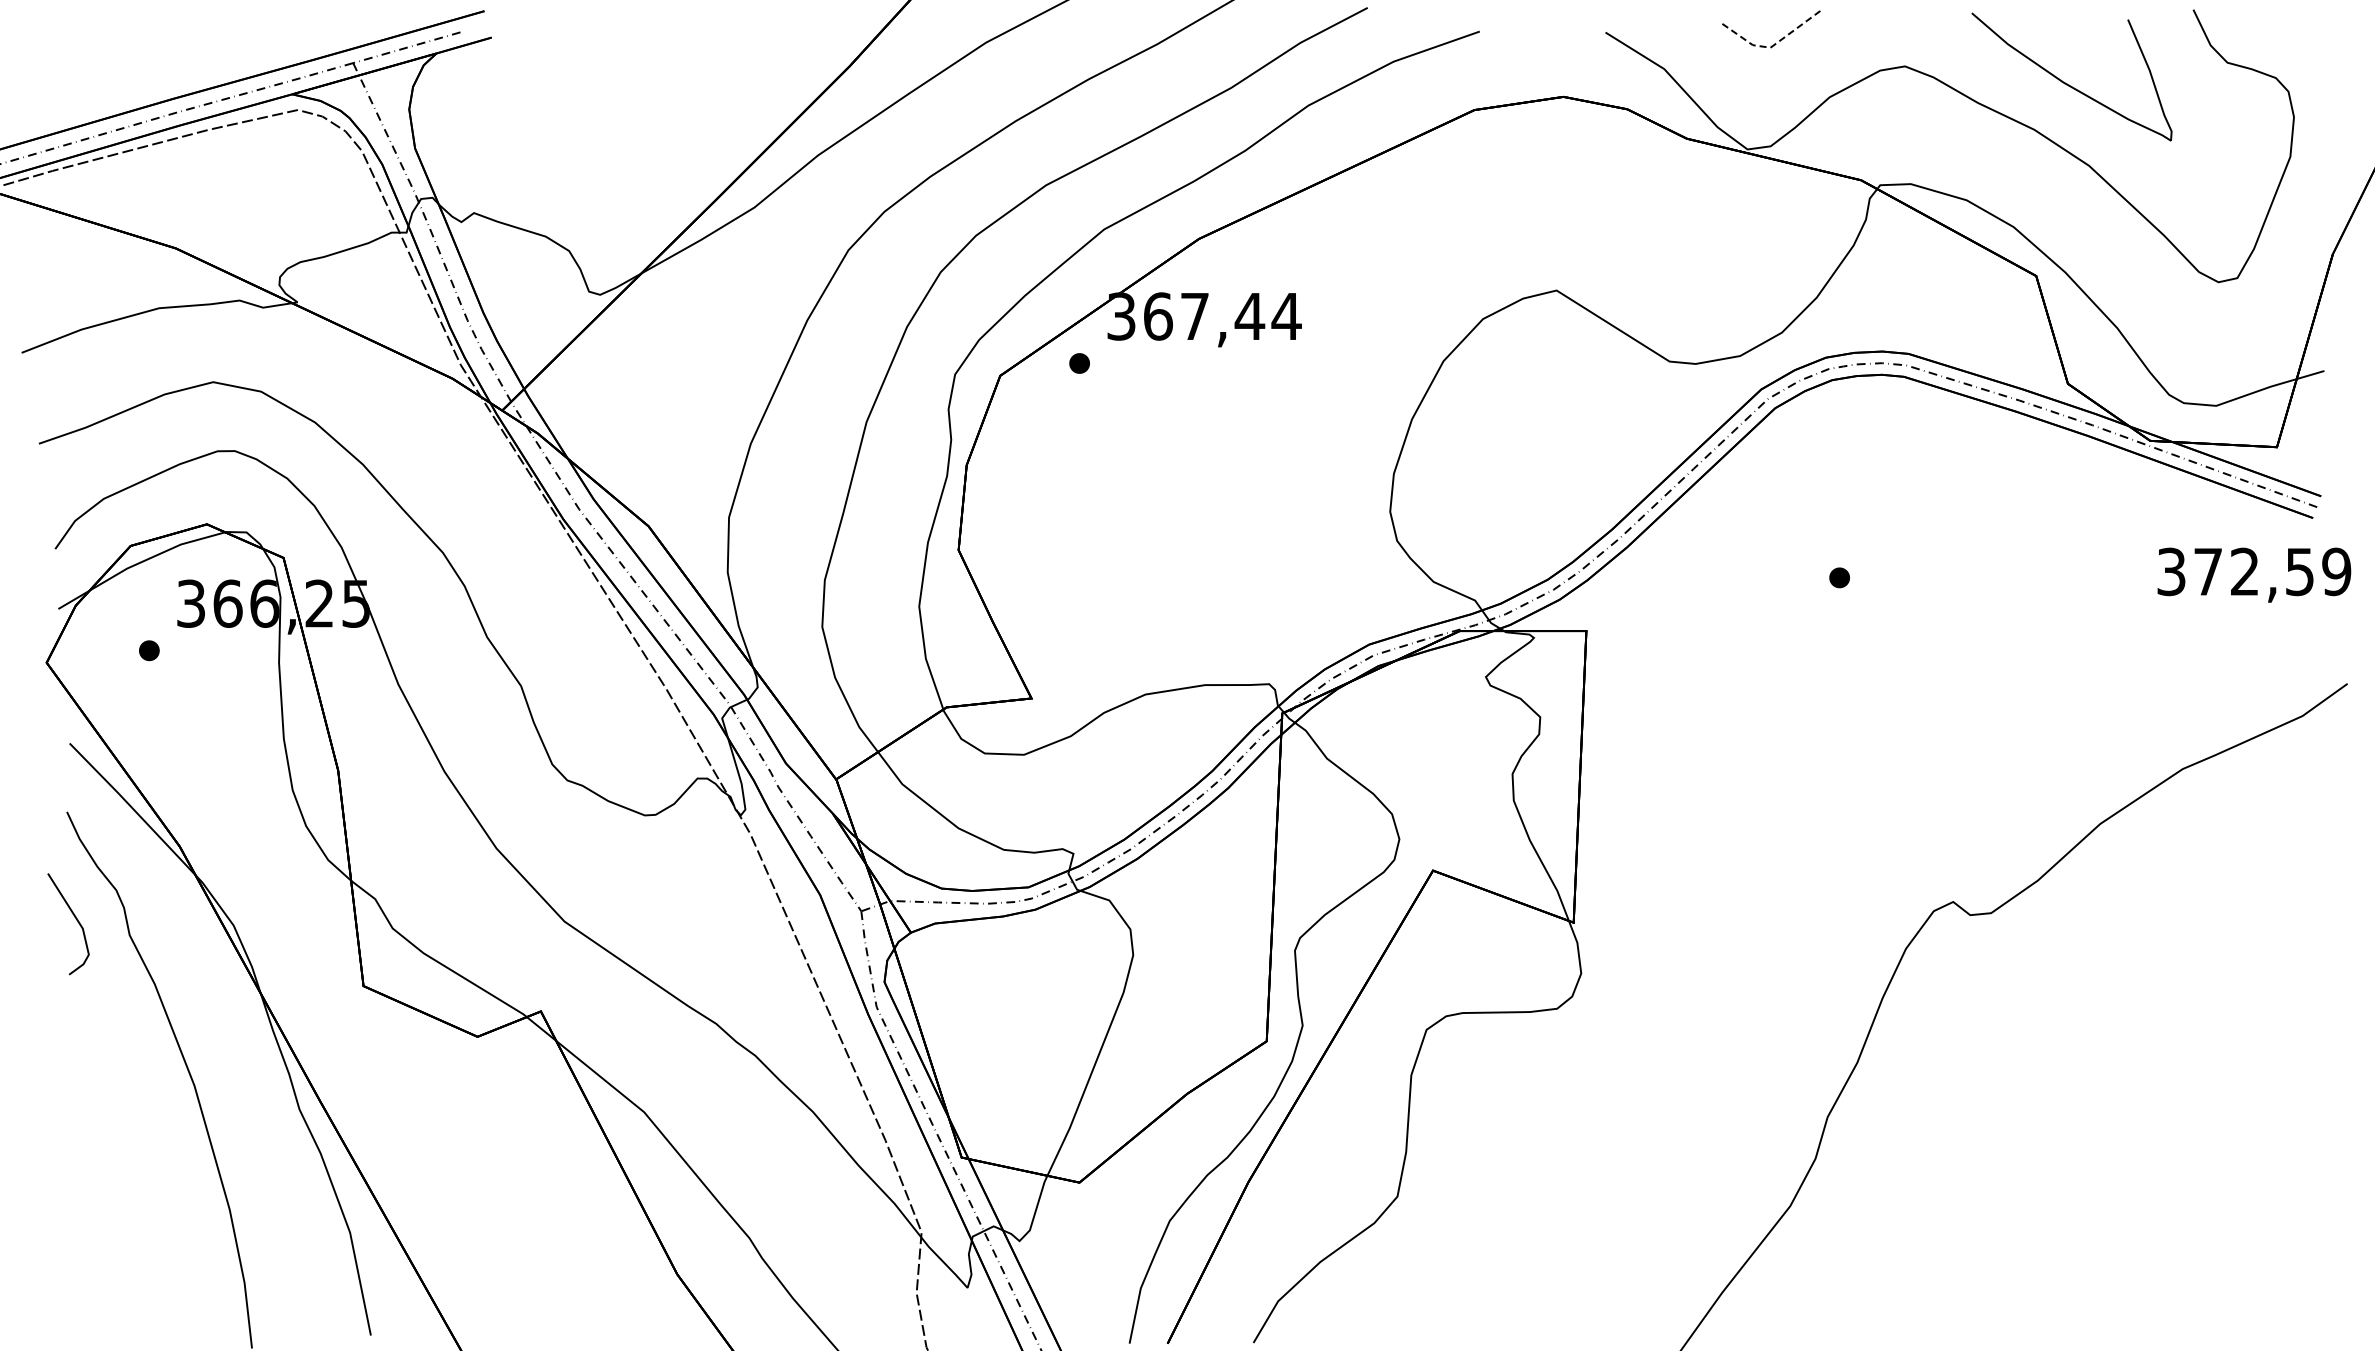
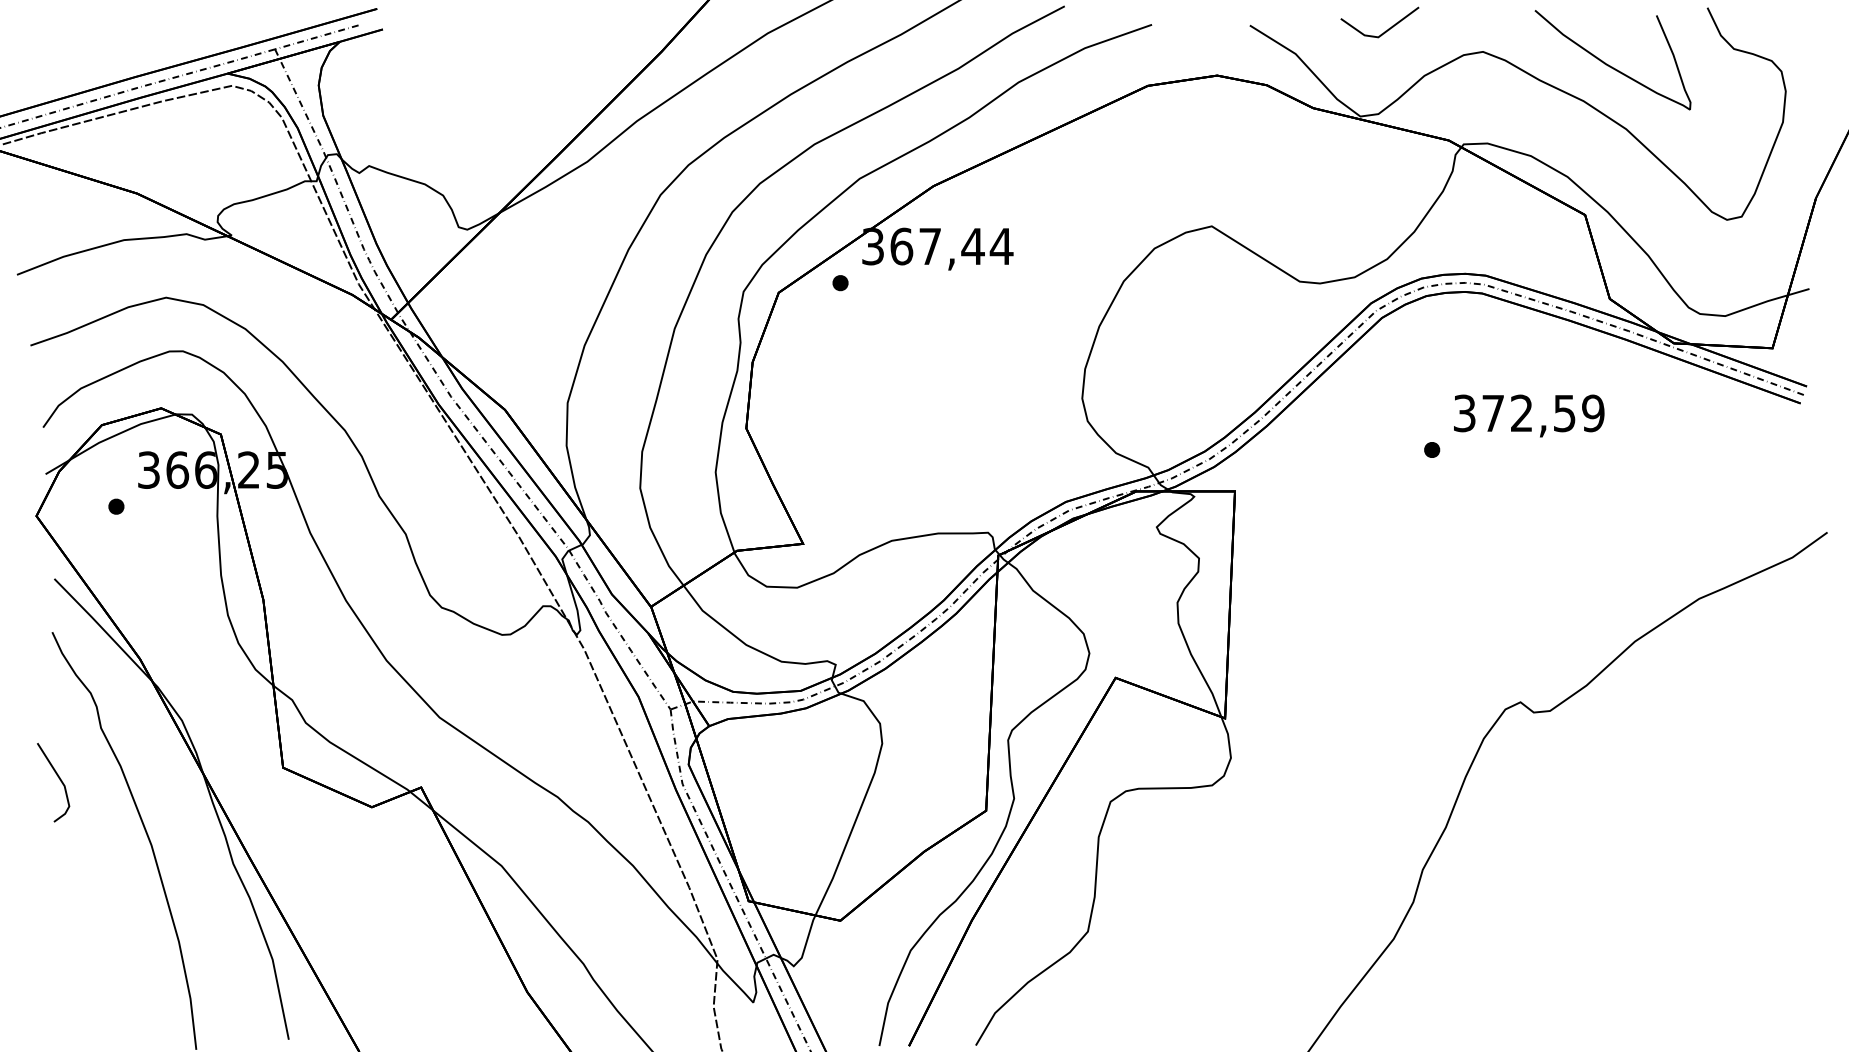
line: (1773, 45) -> (1380, 35), dashed -> solid
text: (2254, 574) -> (1529, 415), moved
line: (75, 919) -> (58, 778), moved

